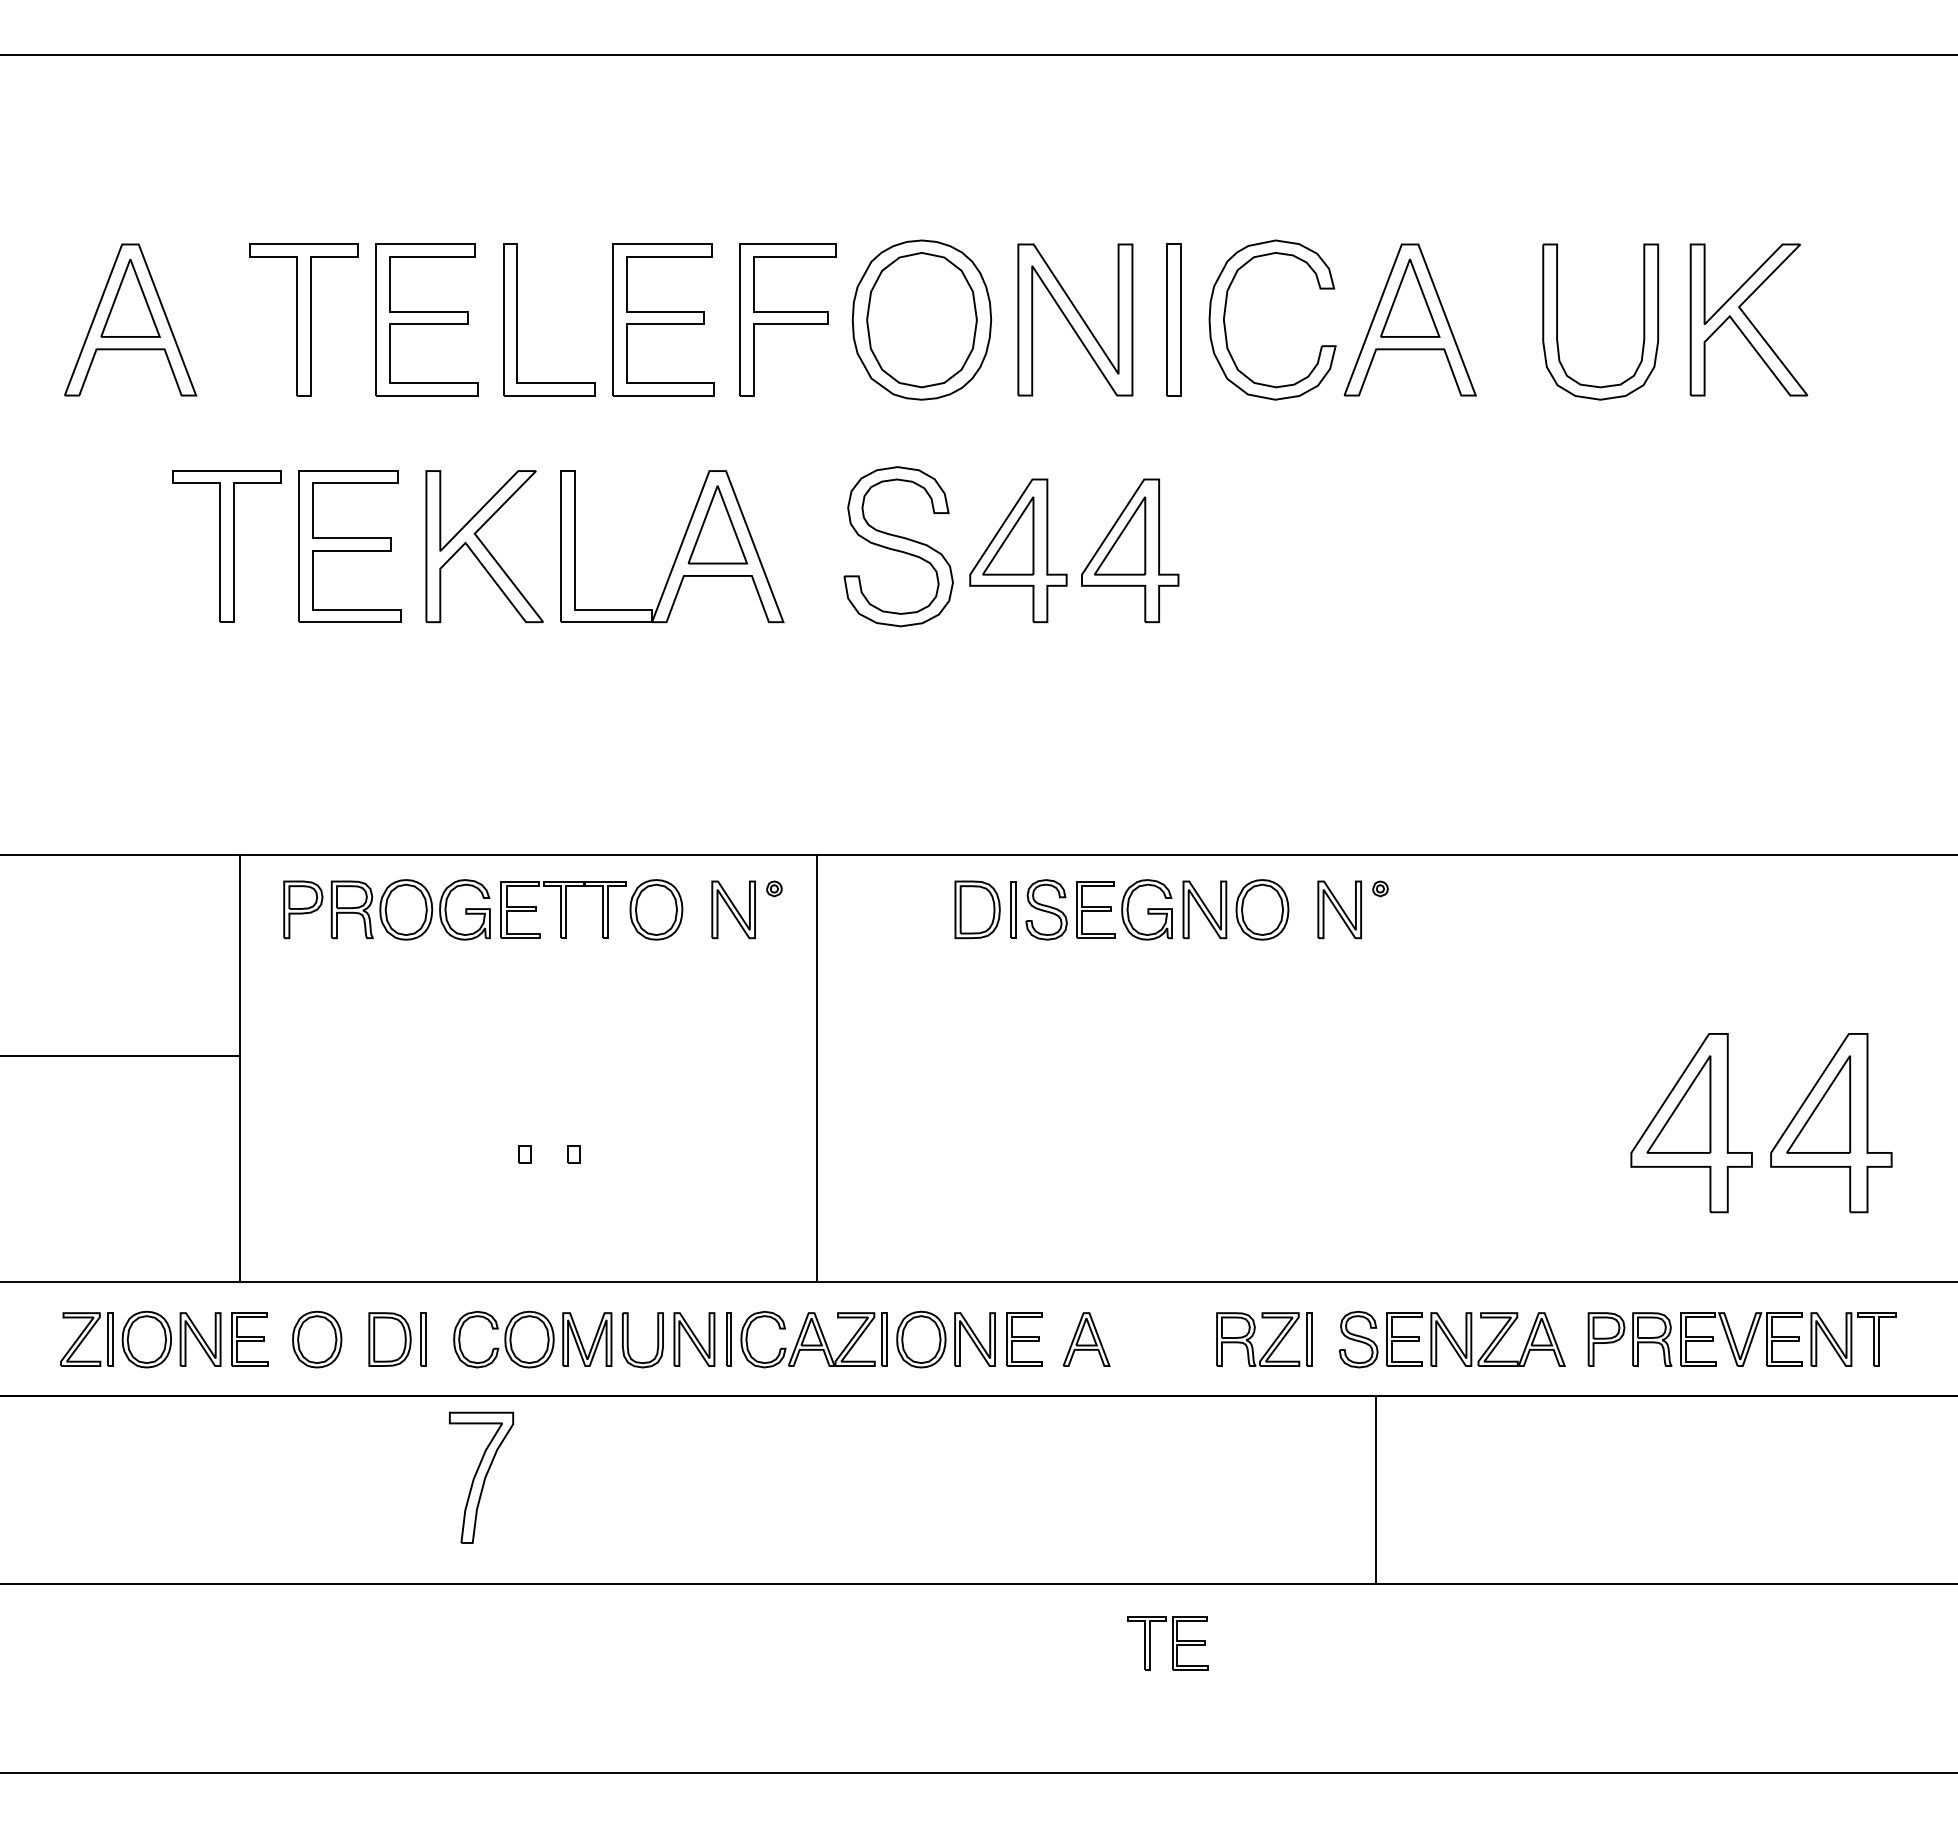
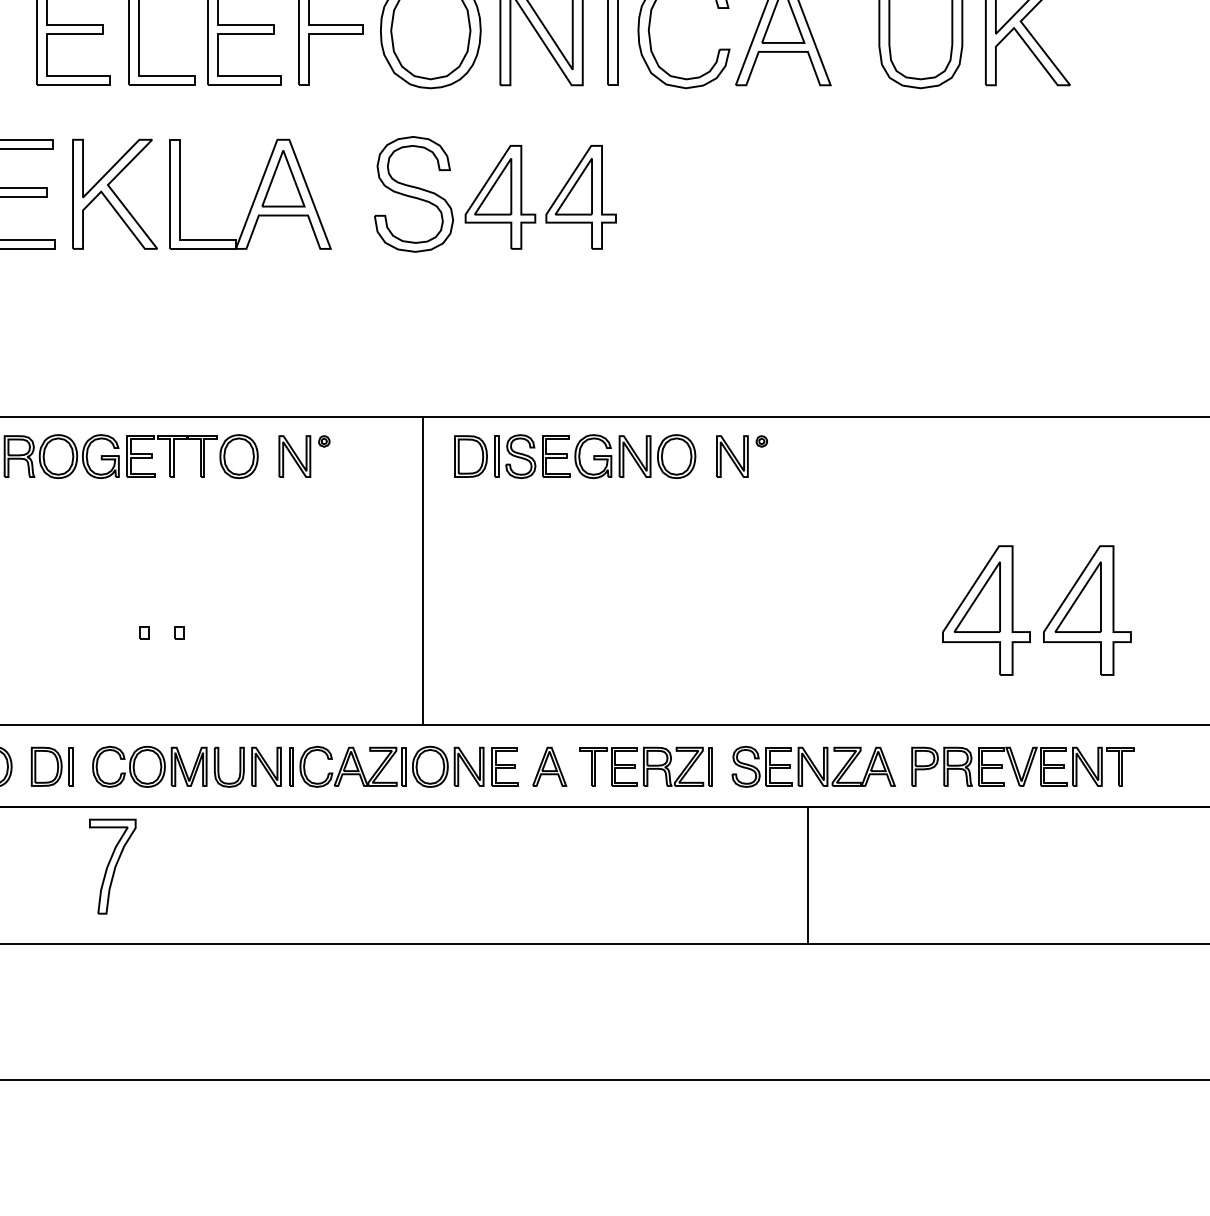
line: (817, 1068) -> (423, 571), moved
line: (1376, 1489) -> (808, 875), moved
part: (1167, 1643) -> (608, 766), moved

